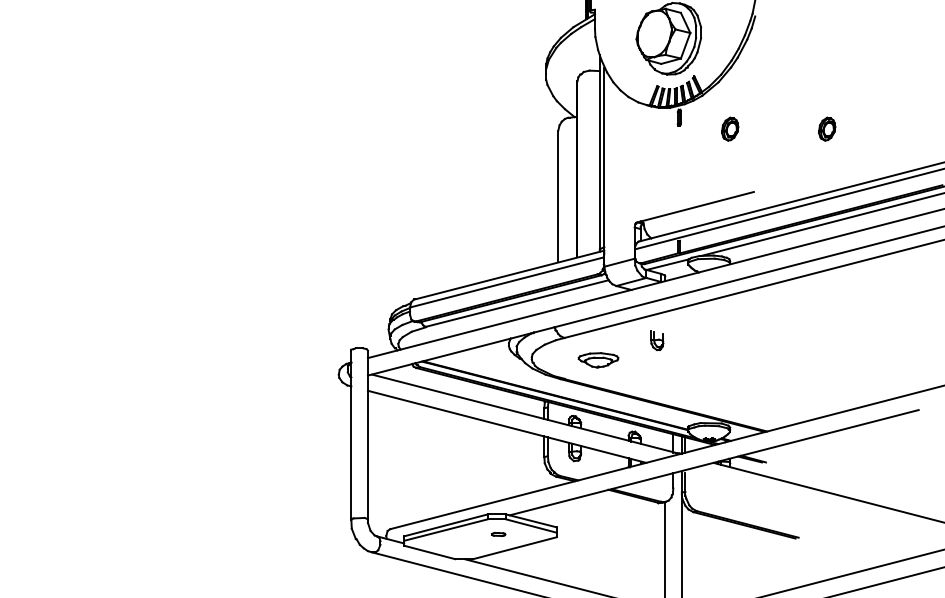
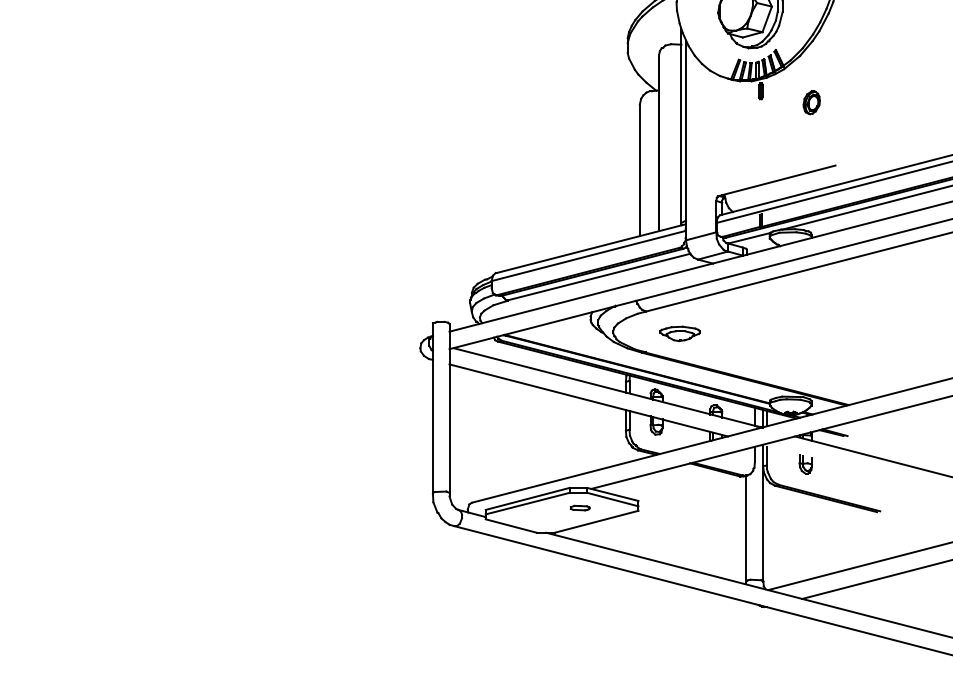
part: (826, 128) -> (908, 102), removed
part: (656, 340) -> (805, 464), moved
part: (497, 533) -> (579, 507), size x1.43

